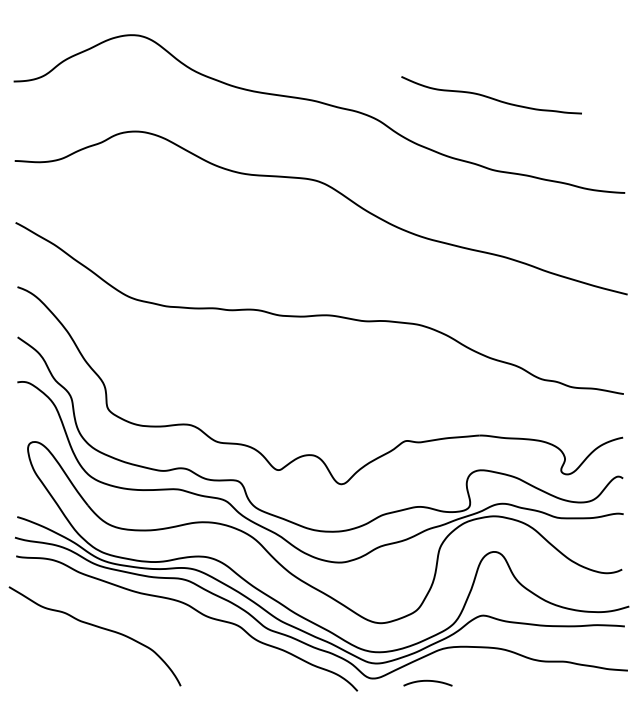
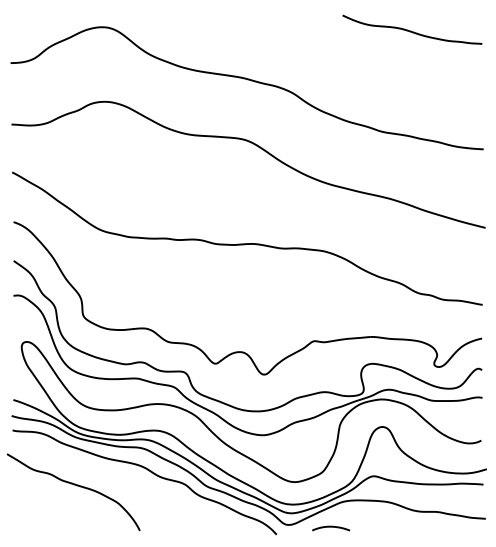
curve: (490, 96) -> (411, 30), moved

